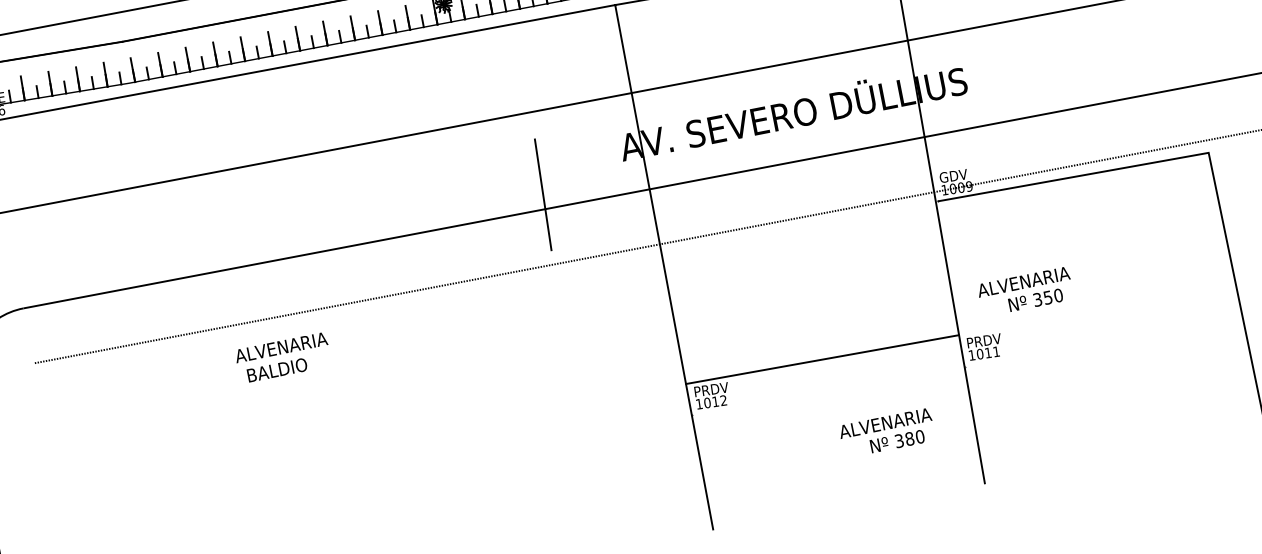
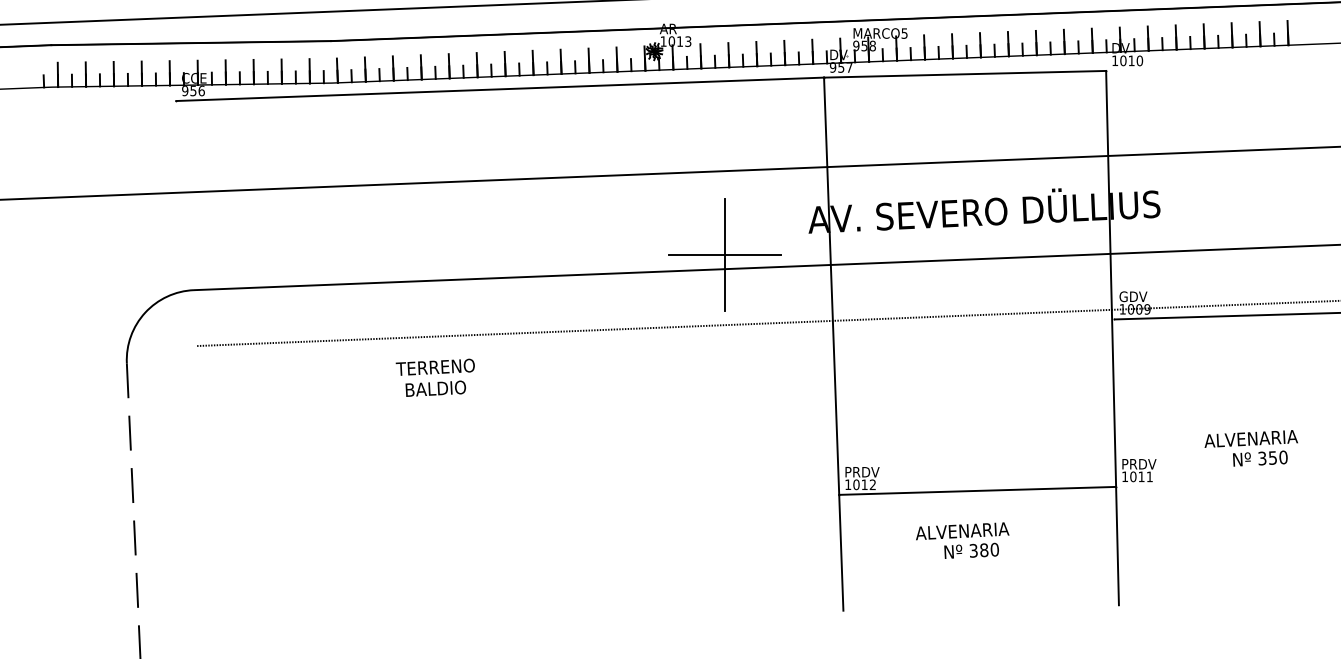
line: (542, 194) -> (724, 254), added
text: (1024, 291) -> (1250, 448), moved
text: (280, 347) -> (442, 366), ALVENARIA -> TERRENO
line: (822, 359) -> (977, 490), moved
text: (886, 432) -> (962, 540), moved

